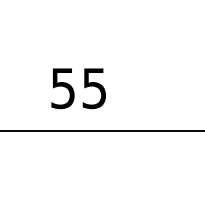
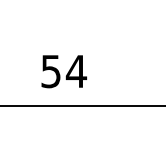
text: (94, 88) -> (76, 71), 55 -> 54

